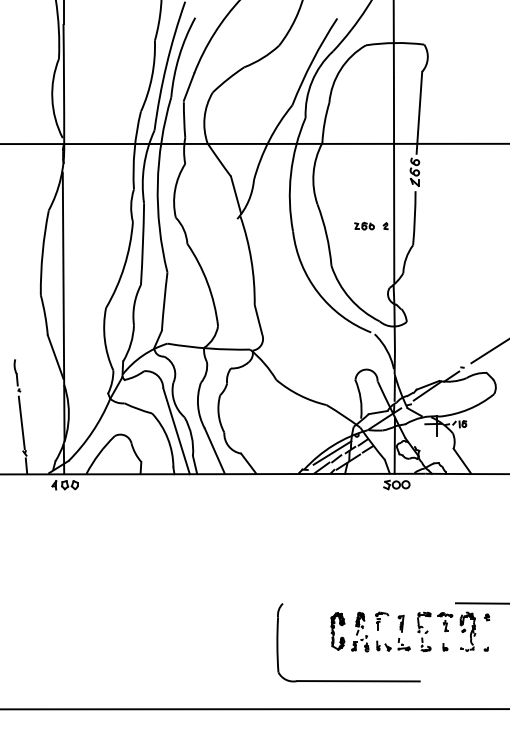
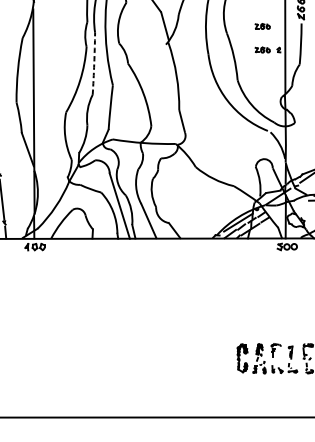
part: (364, 194) -> (262, 25), added
arc: (142, 244) -> (93, 64), solid -> dashed
part: (348, 680) -> (250, 395), removed

